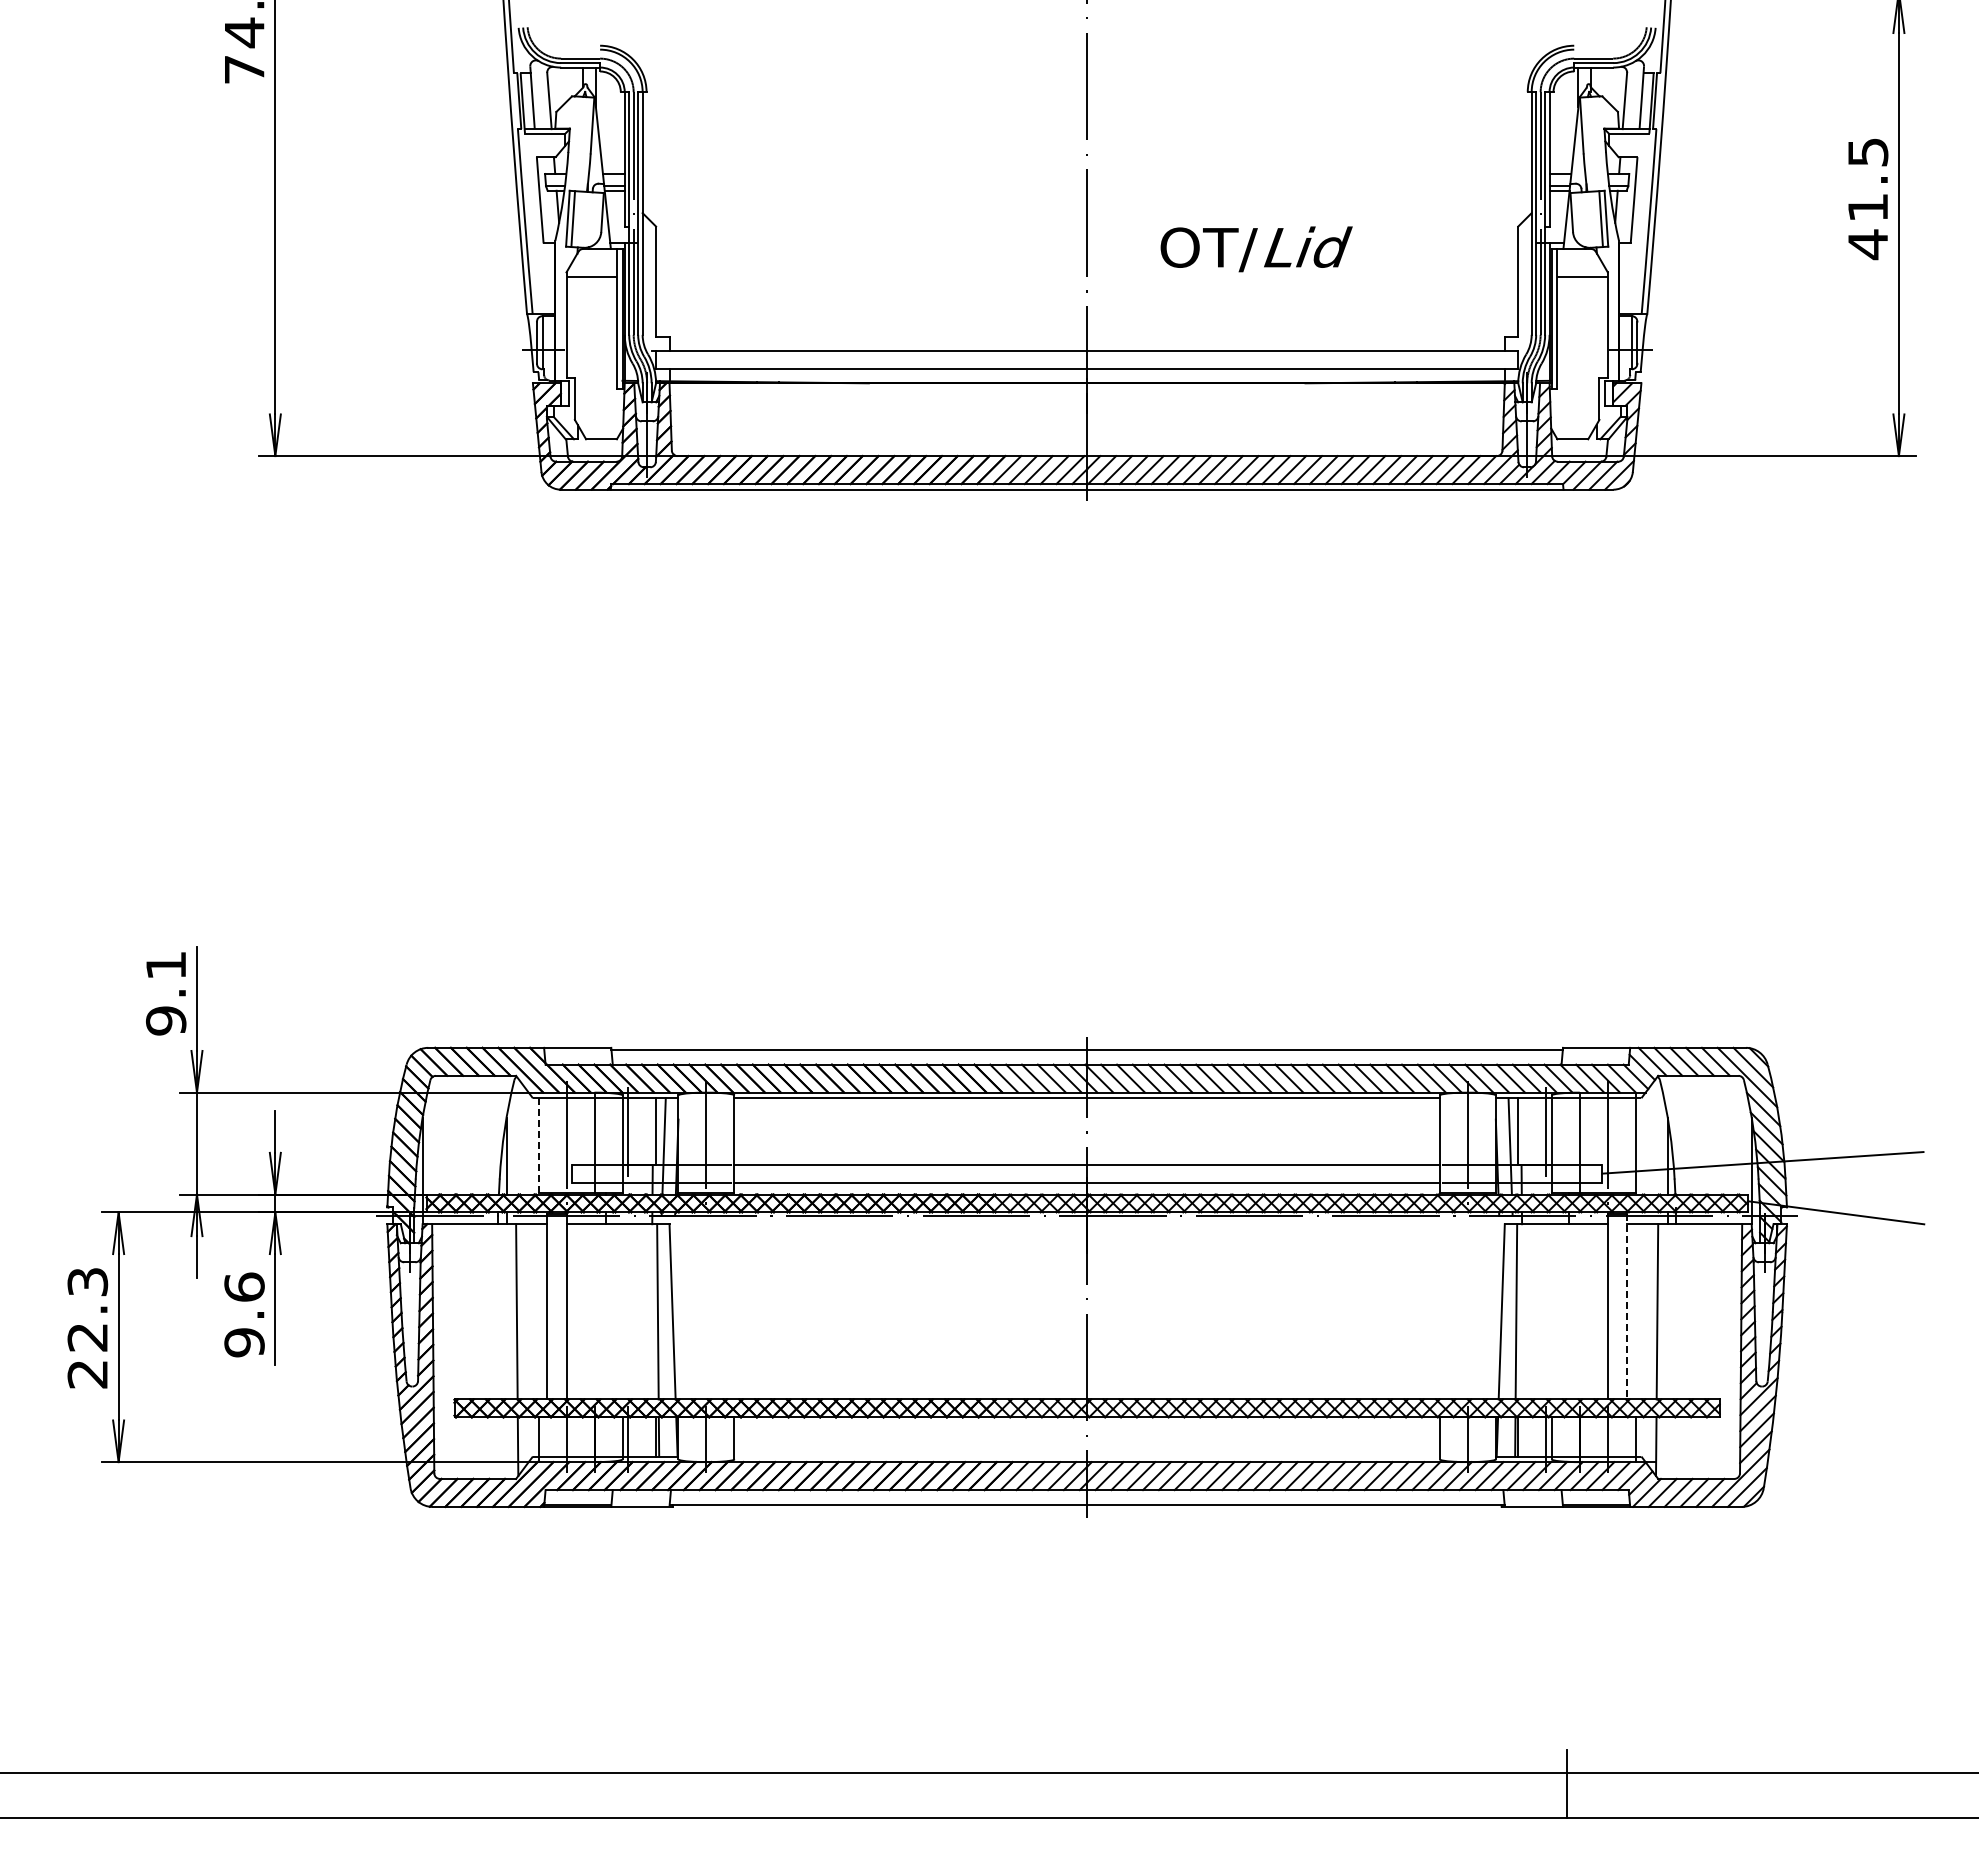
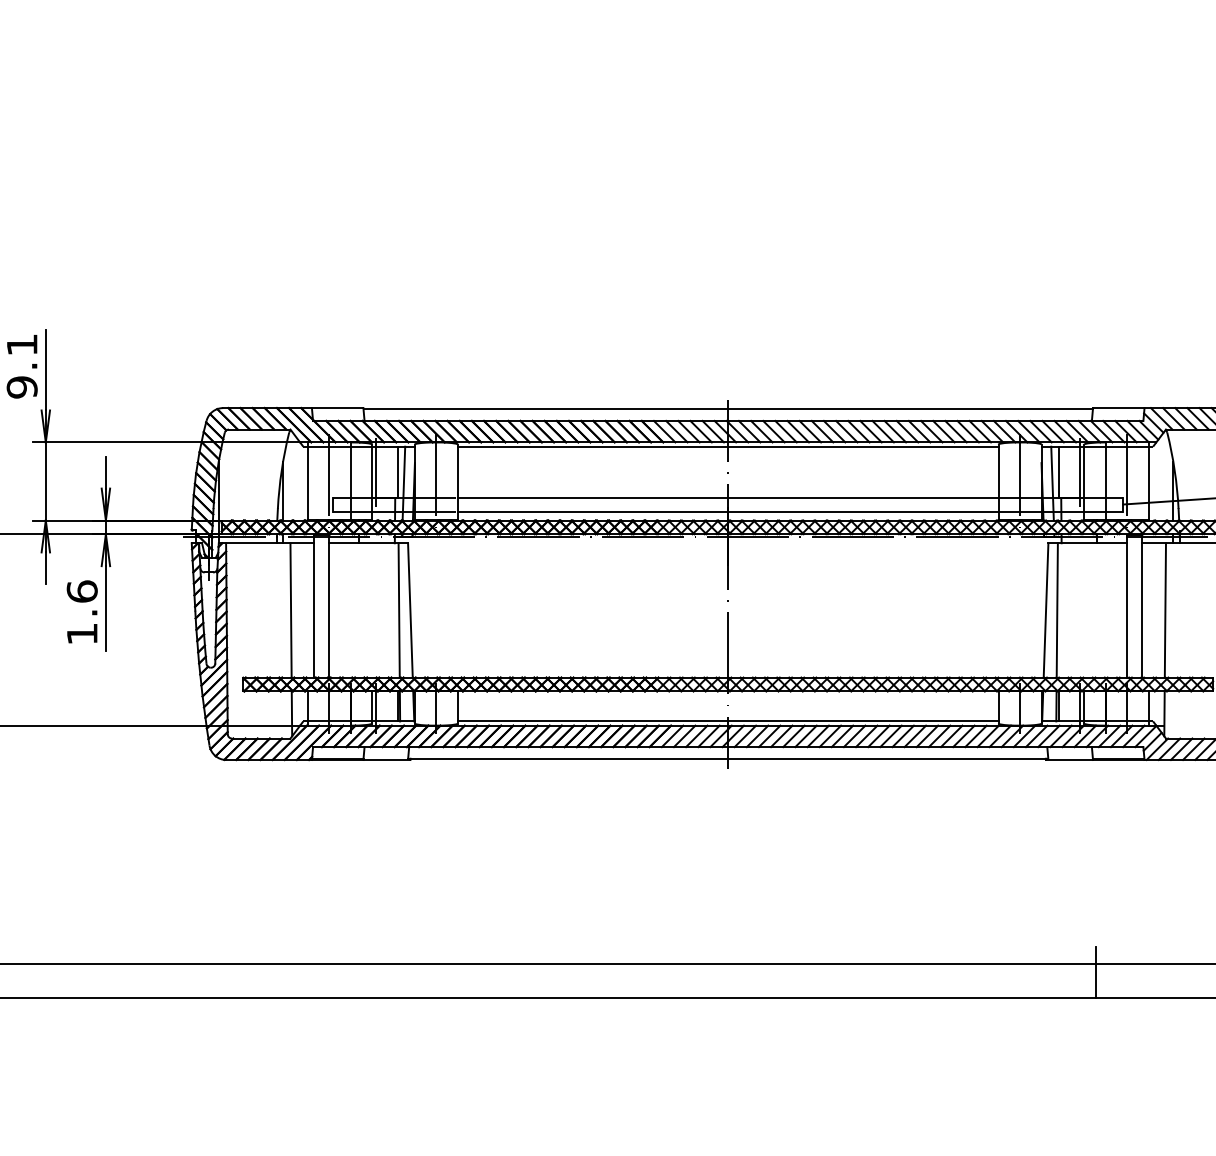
line: (538, 1142) -> (307, 480), dashed -> solid
line: (1626, 1306) -> (1141, 606), dashed -> solid
text: (244, 1342) -> (82, 633), 9.6 -> 1.6
line: (1086, 1456) -> (727, 721), added

